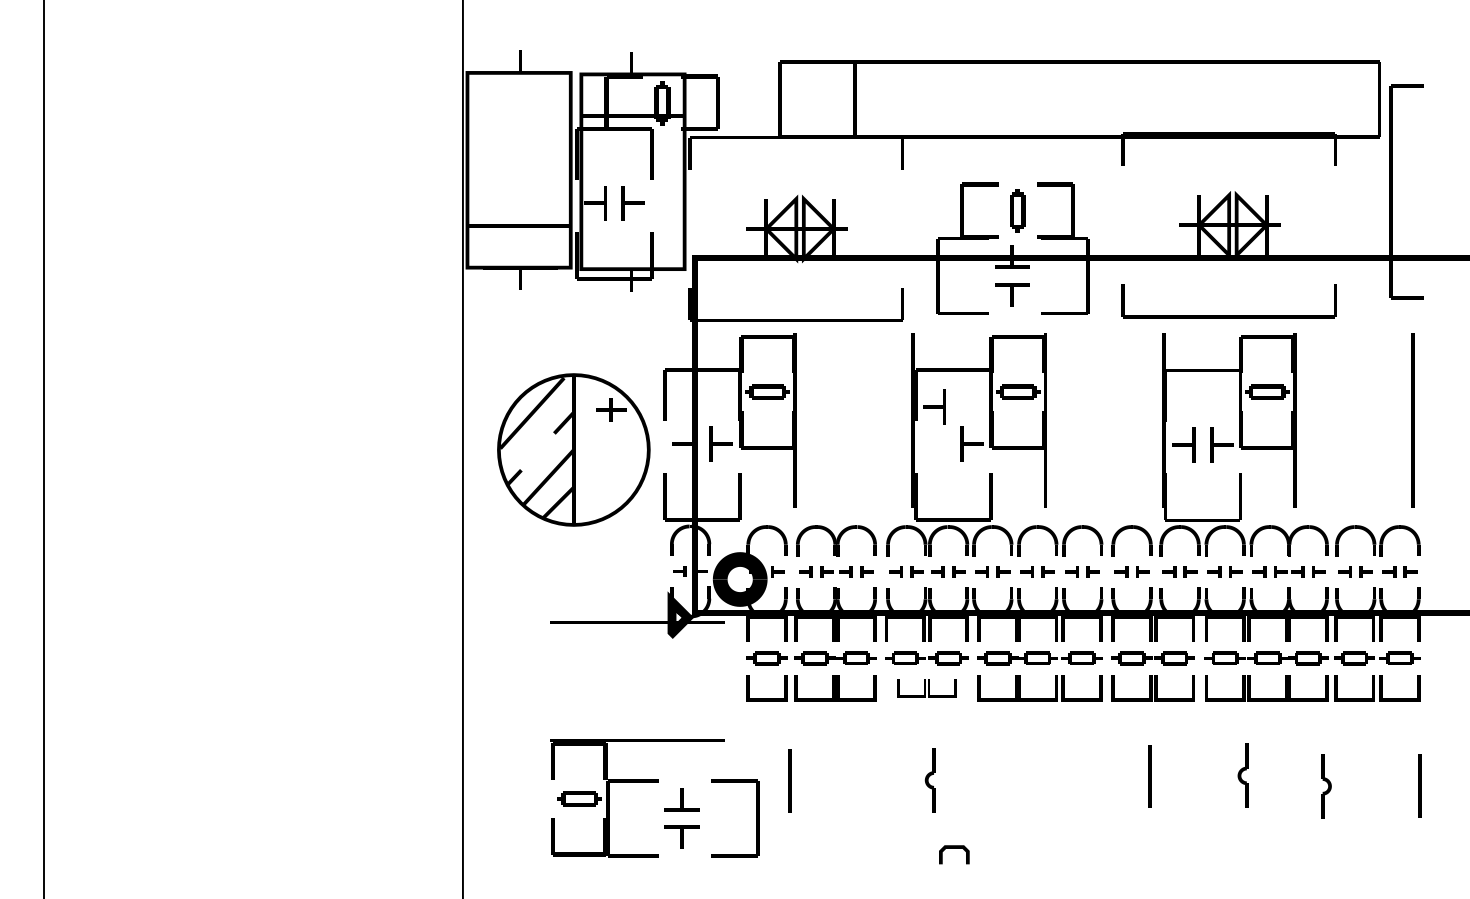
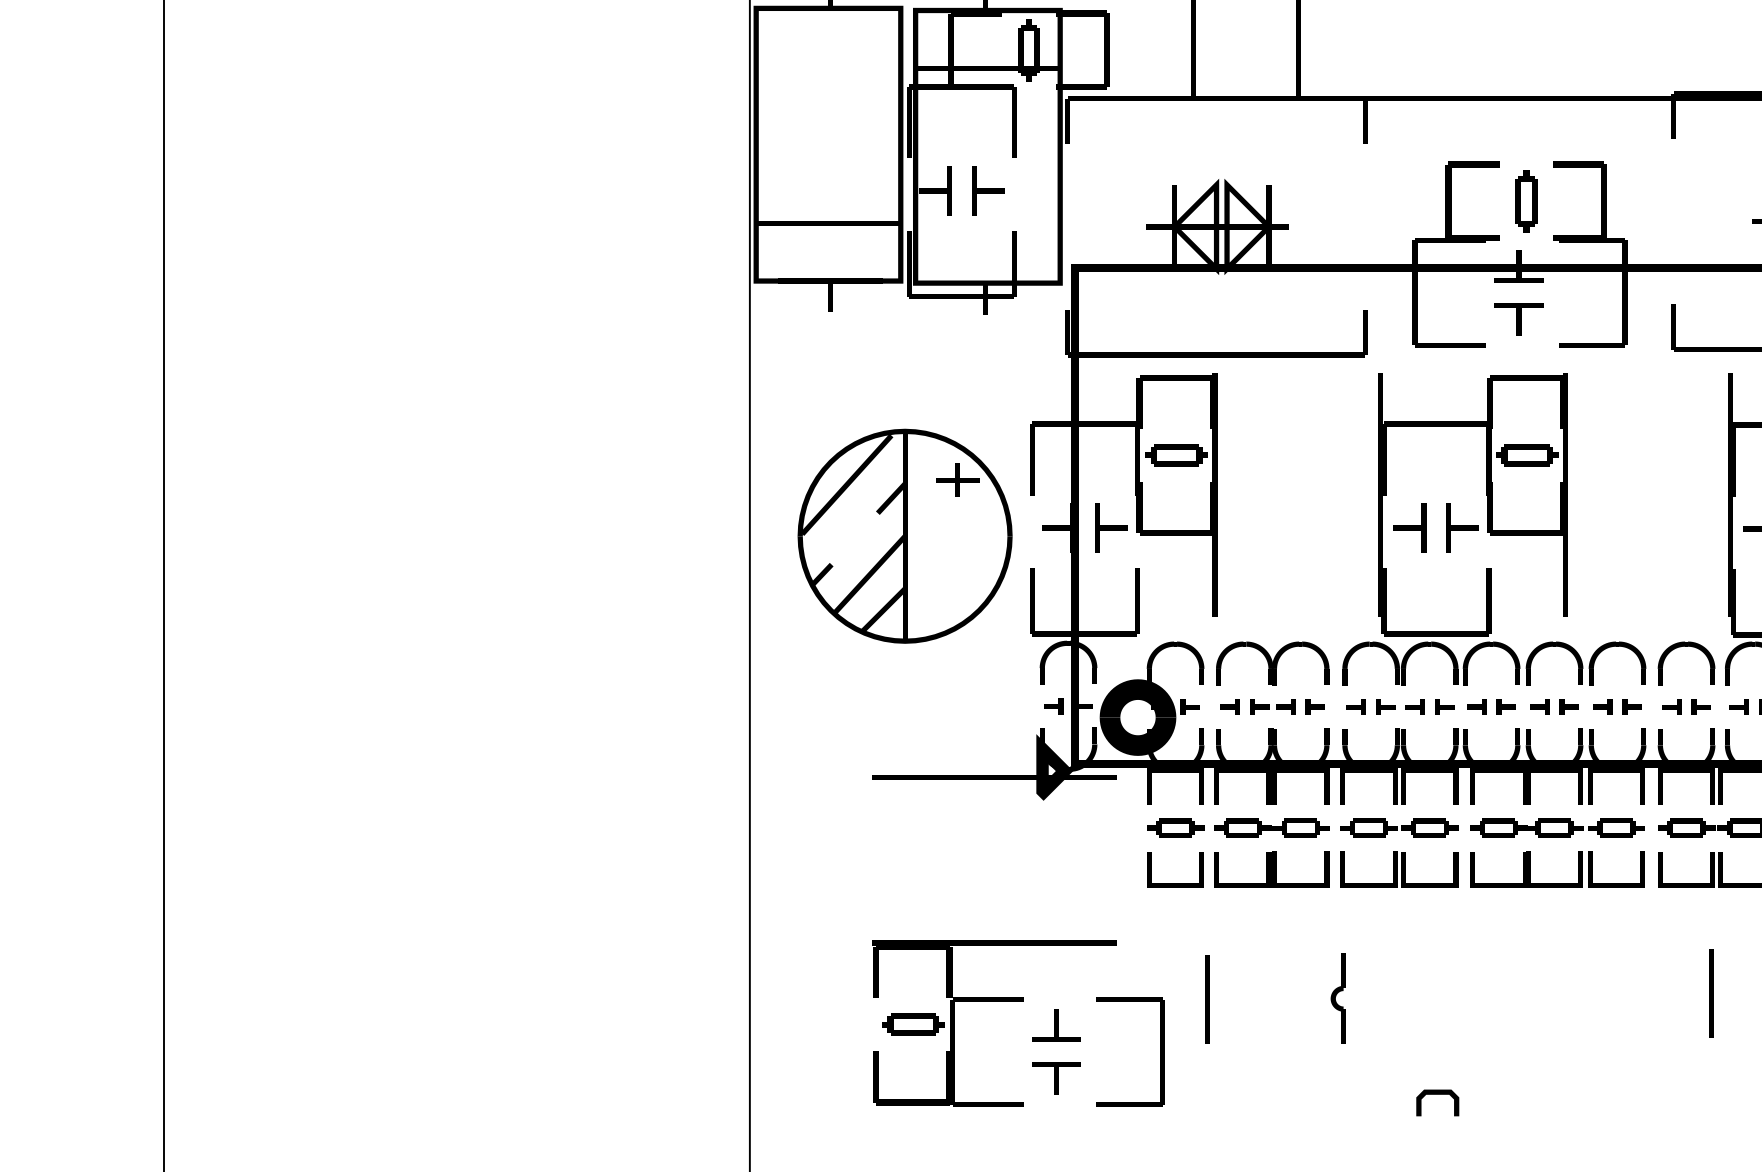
part: (934, 406) -> (1409, 527), moved
part: (926, 688) -> (1398, 870), size x1.43
part: (929, 780) -> (1337, 998), moved

